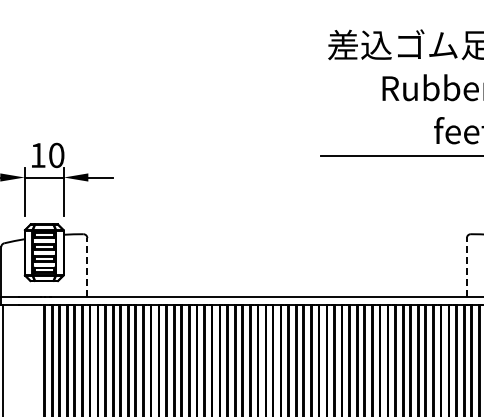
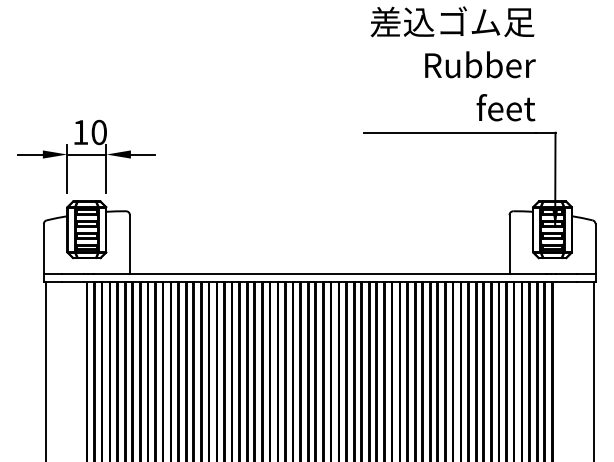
line: (86, 267) -> (129, 244), dashed -> solid
line: (466, 267) -> (509, 244), dashed -> solid

